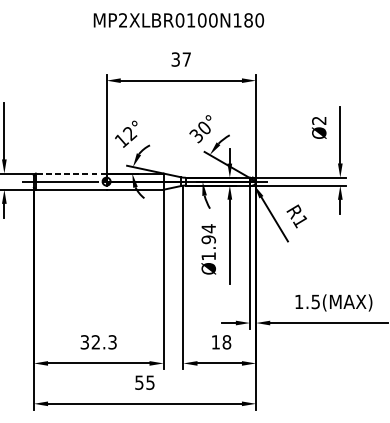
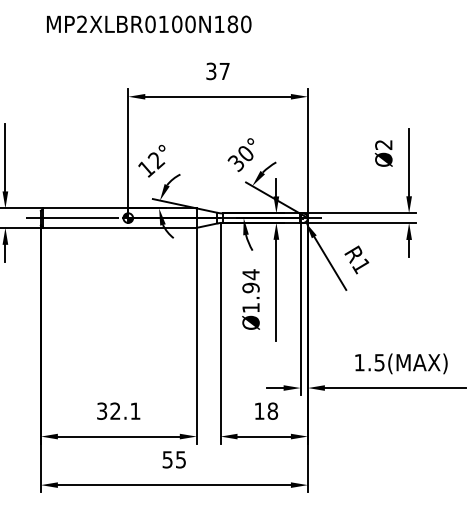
text: (179, 20) -> (149, 24), moved
line: (71, 173) -> (85, 208), dashed -> solid
text: (112, 341) -> (135, 410), 32.3 -> 32.1

